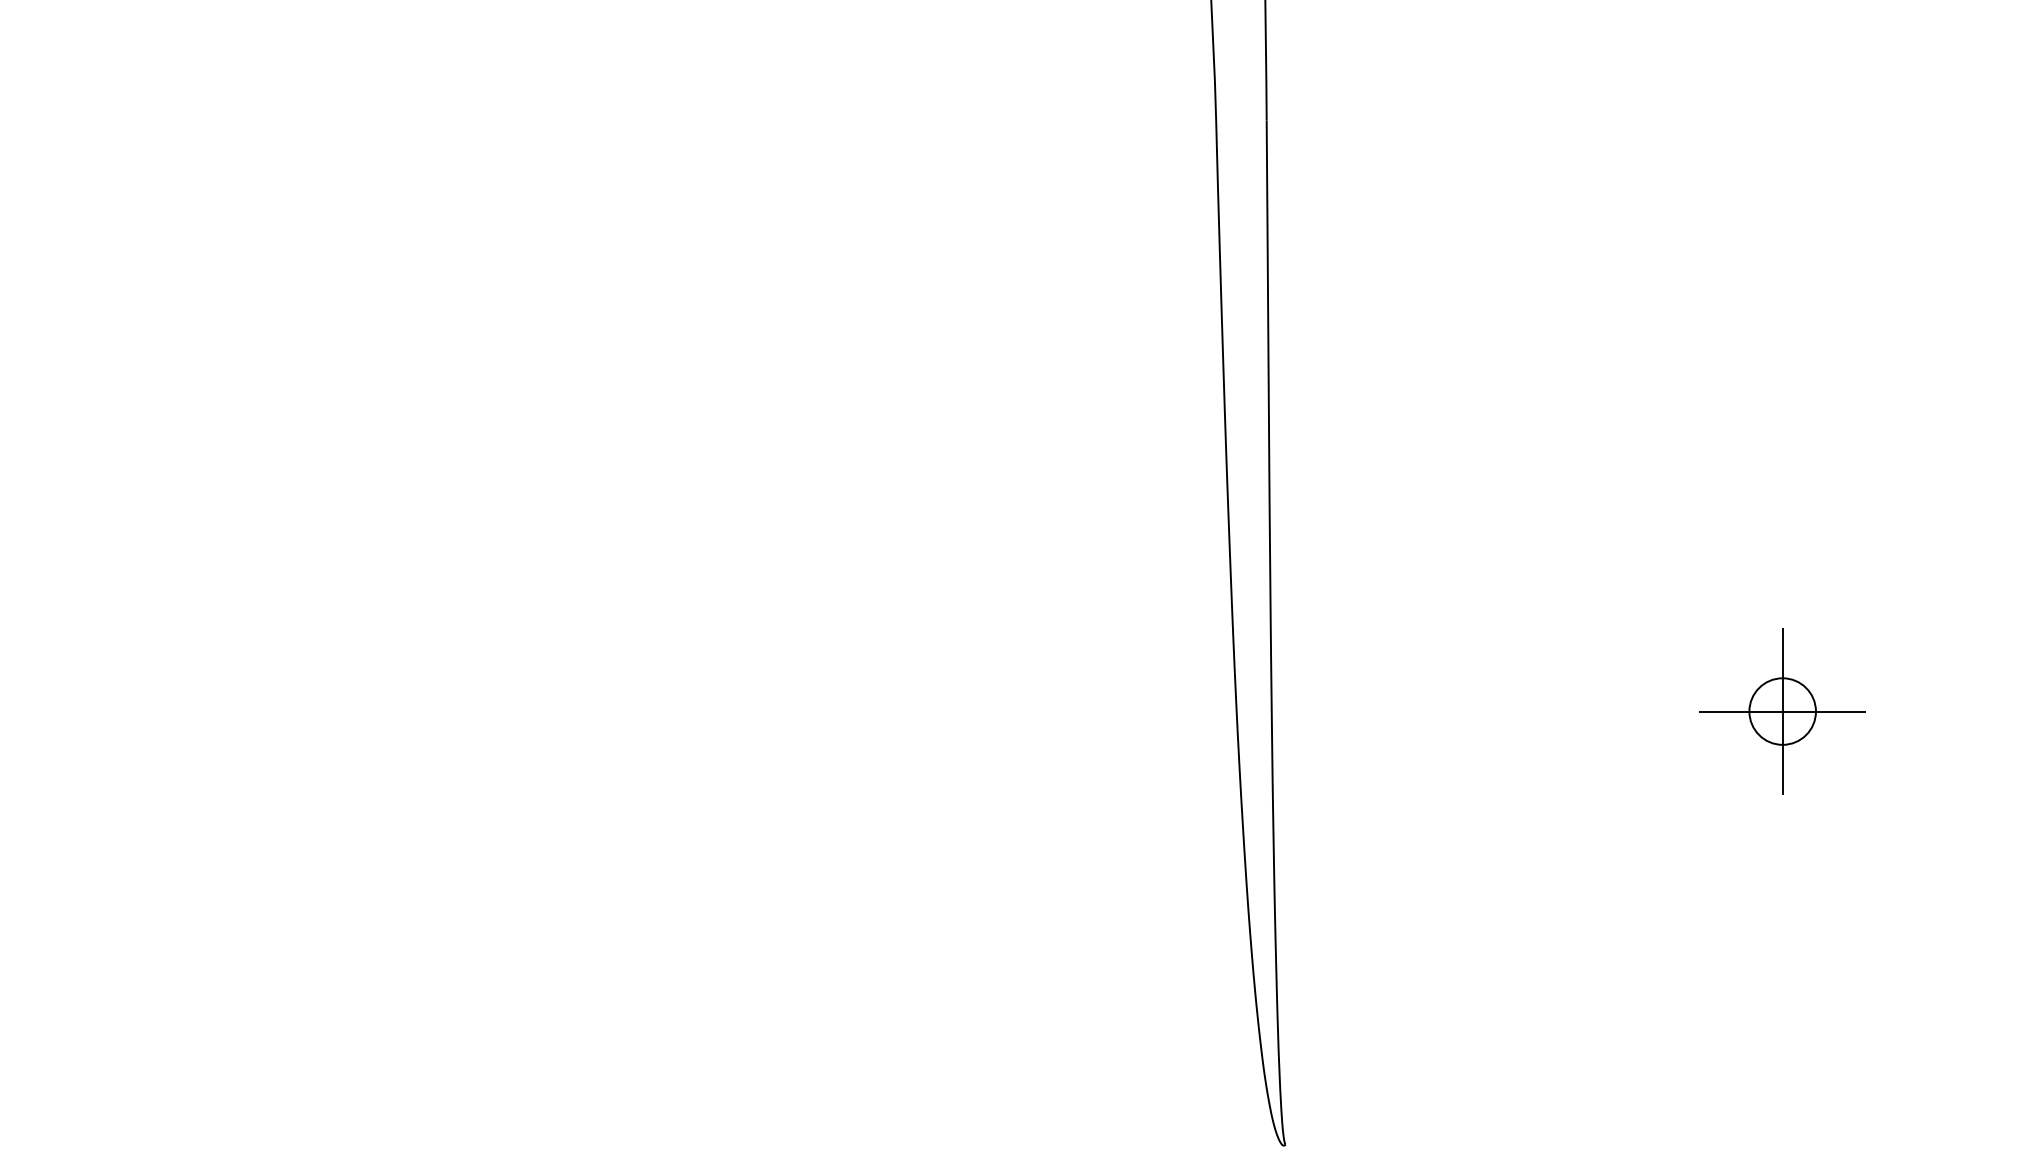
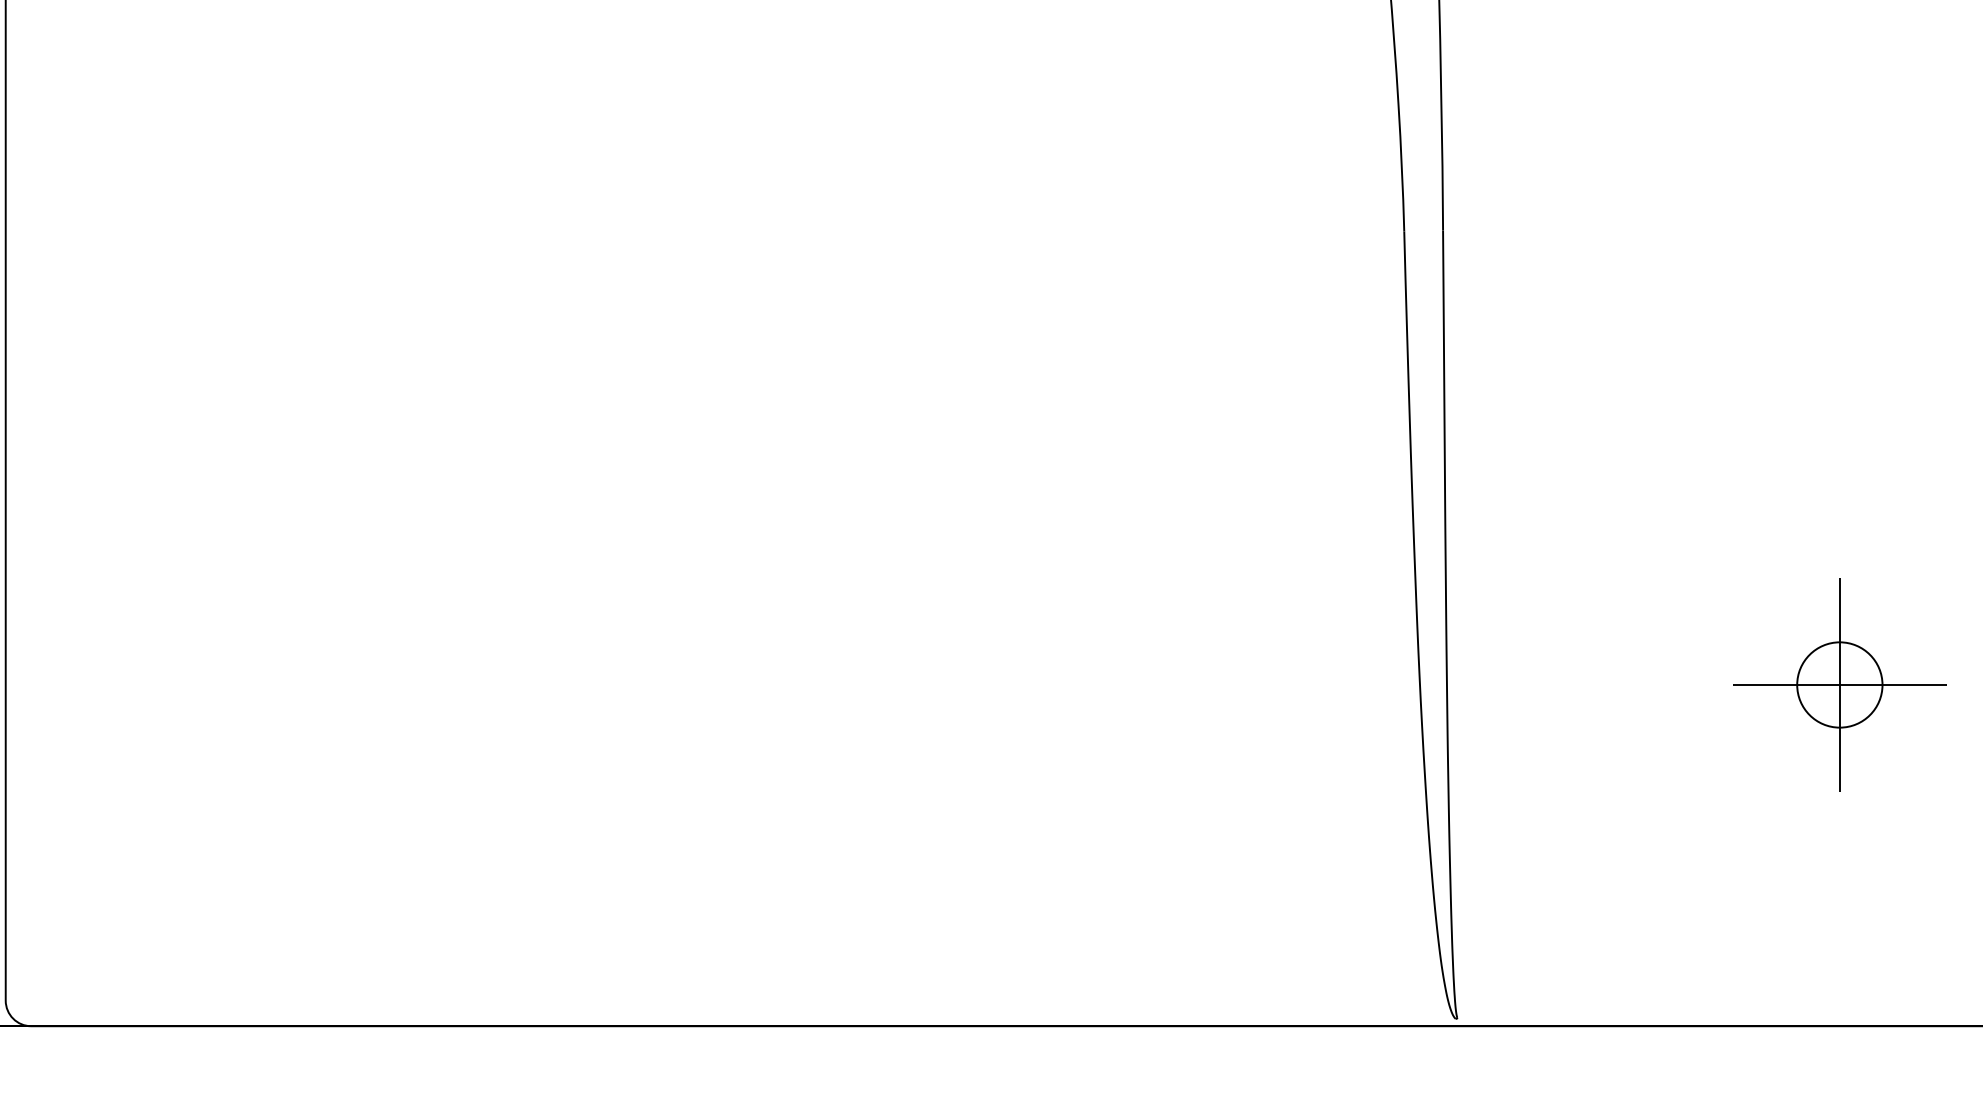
part: (1782, 710) -> (1839, 684), size x1.67

